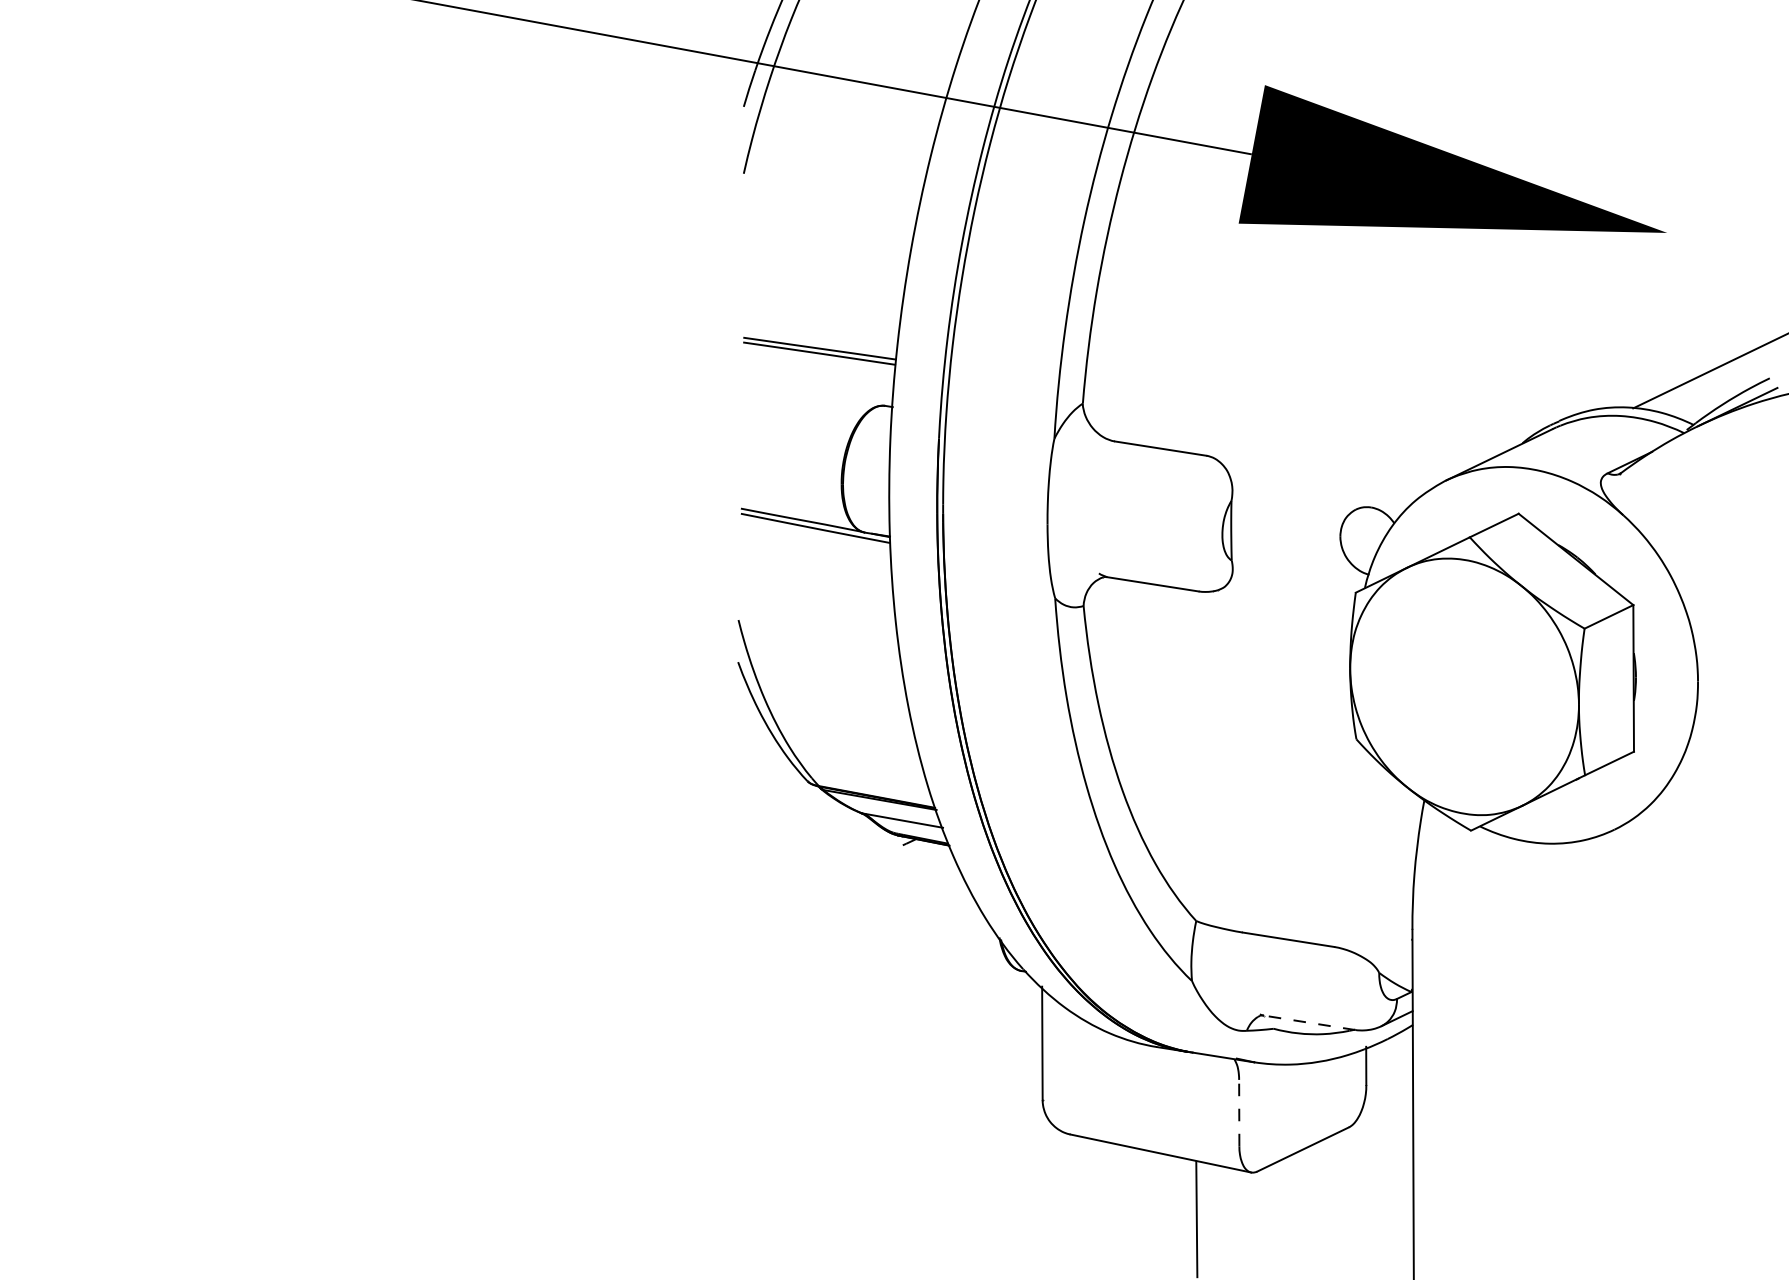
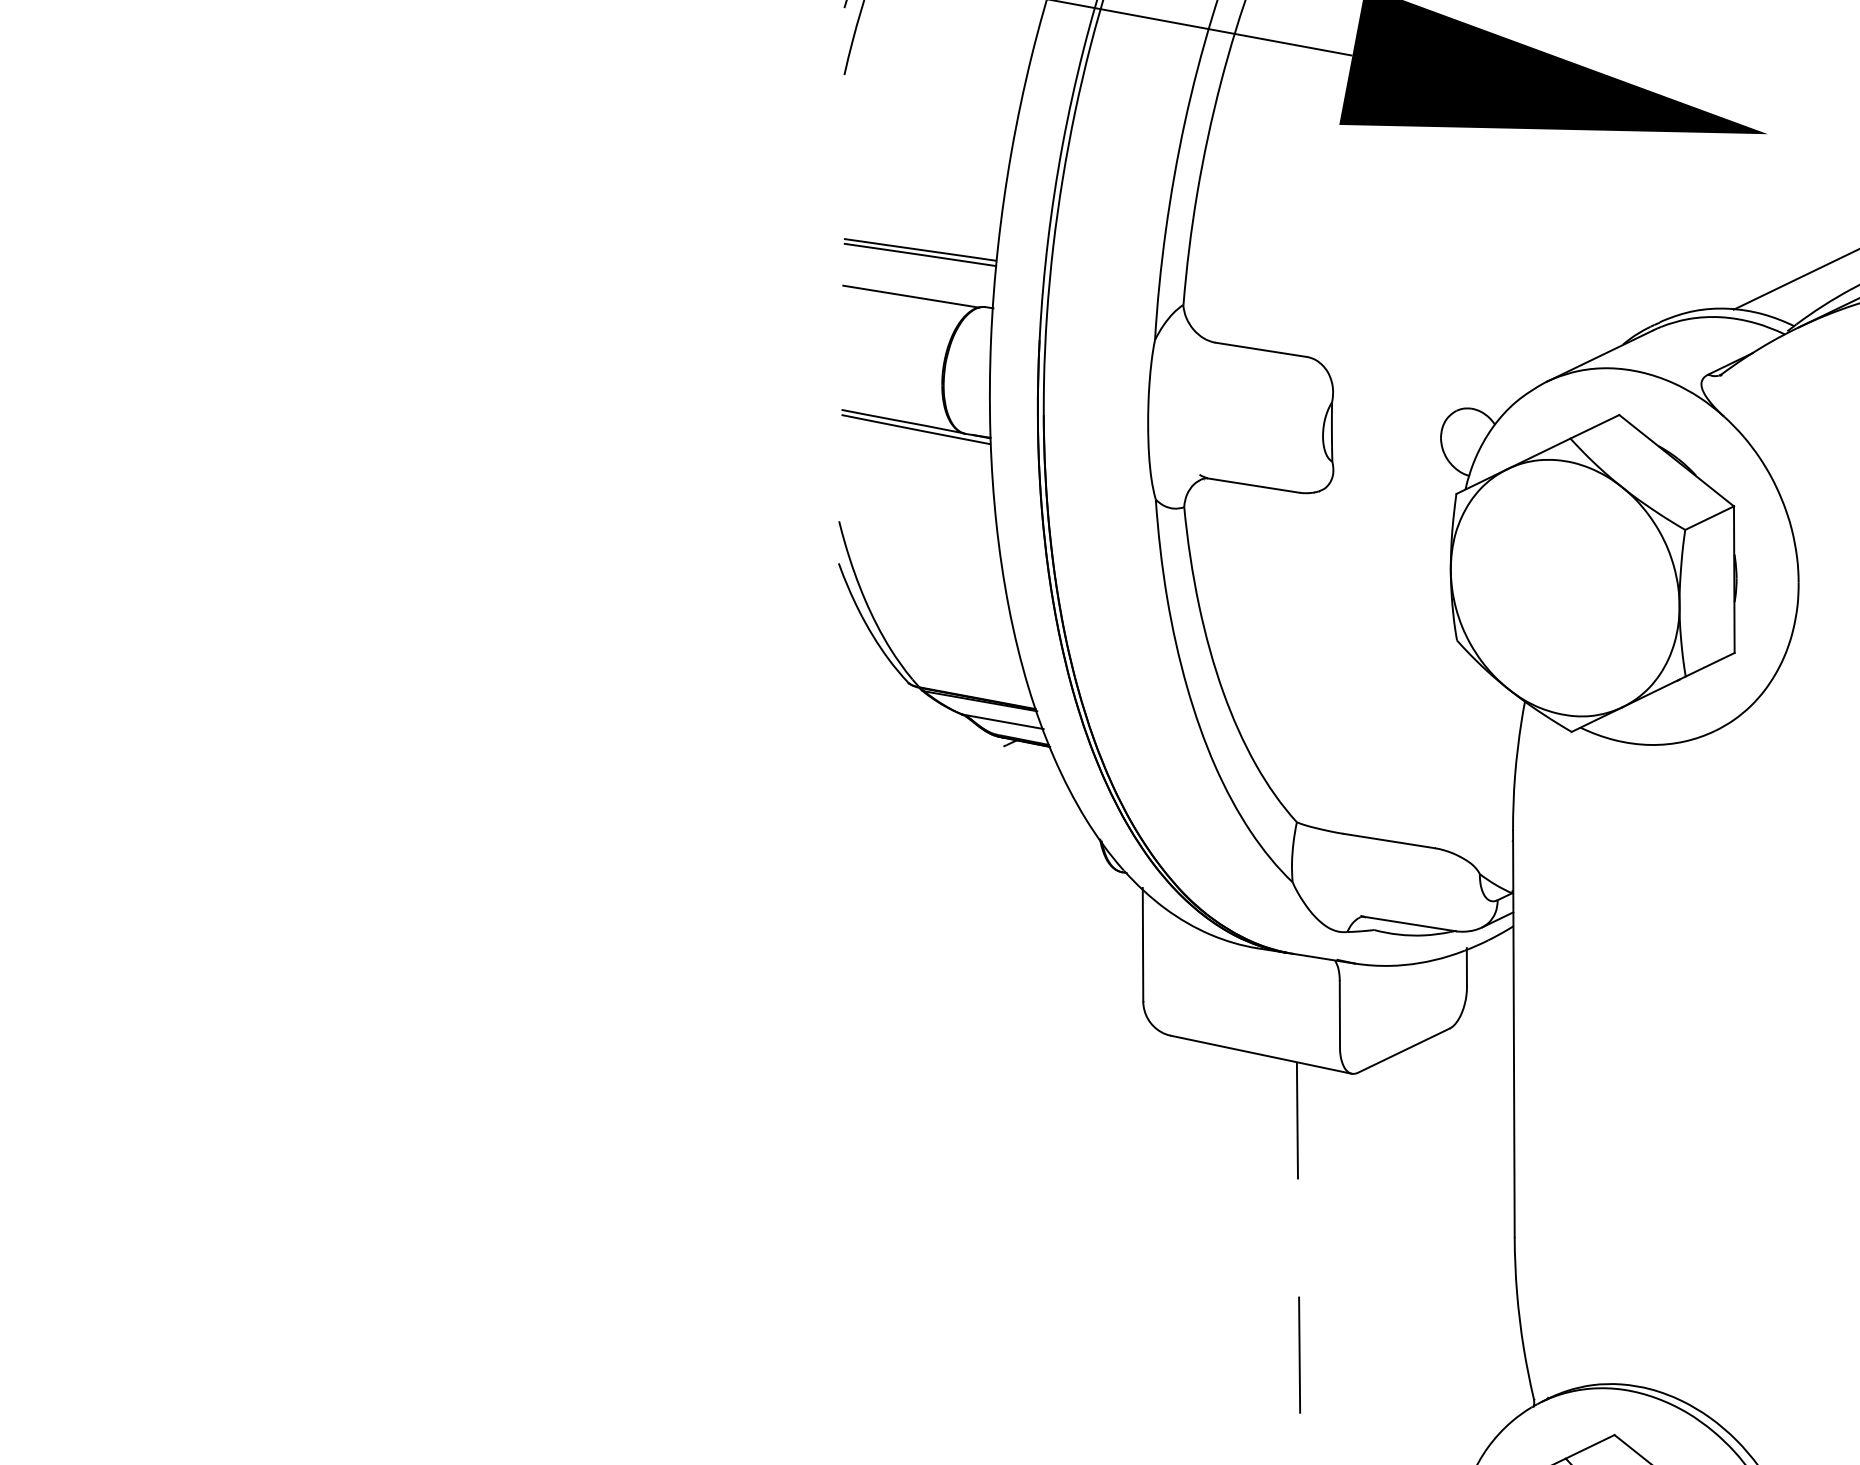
line: (810, 395) -> (911, 296), added
line: (1308, 1023) -> (1409, 924), dashed -> solid
line: (1238, 1112) -> (1339, 1013), dashed -> solid

